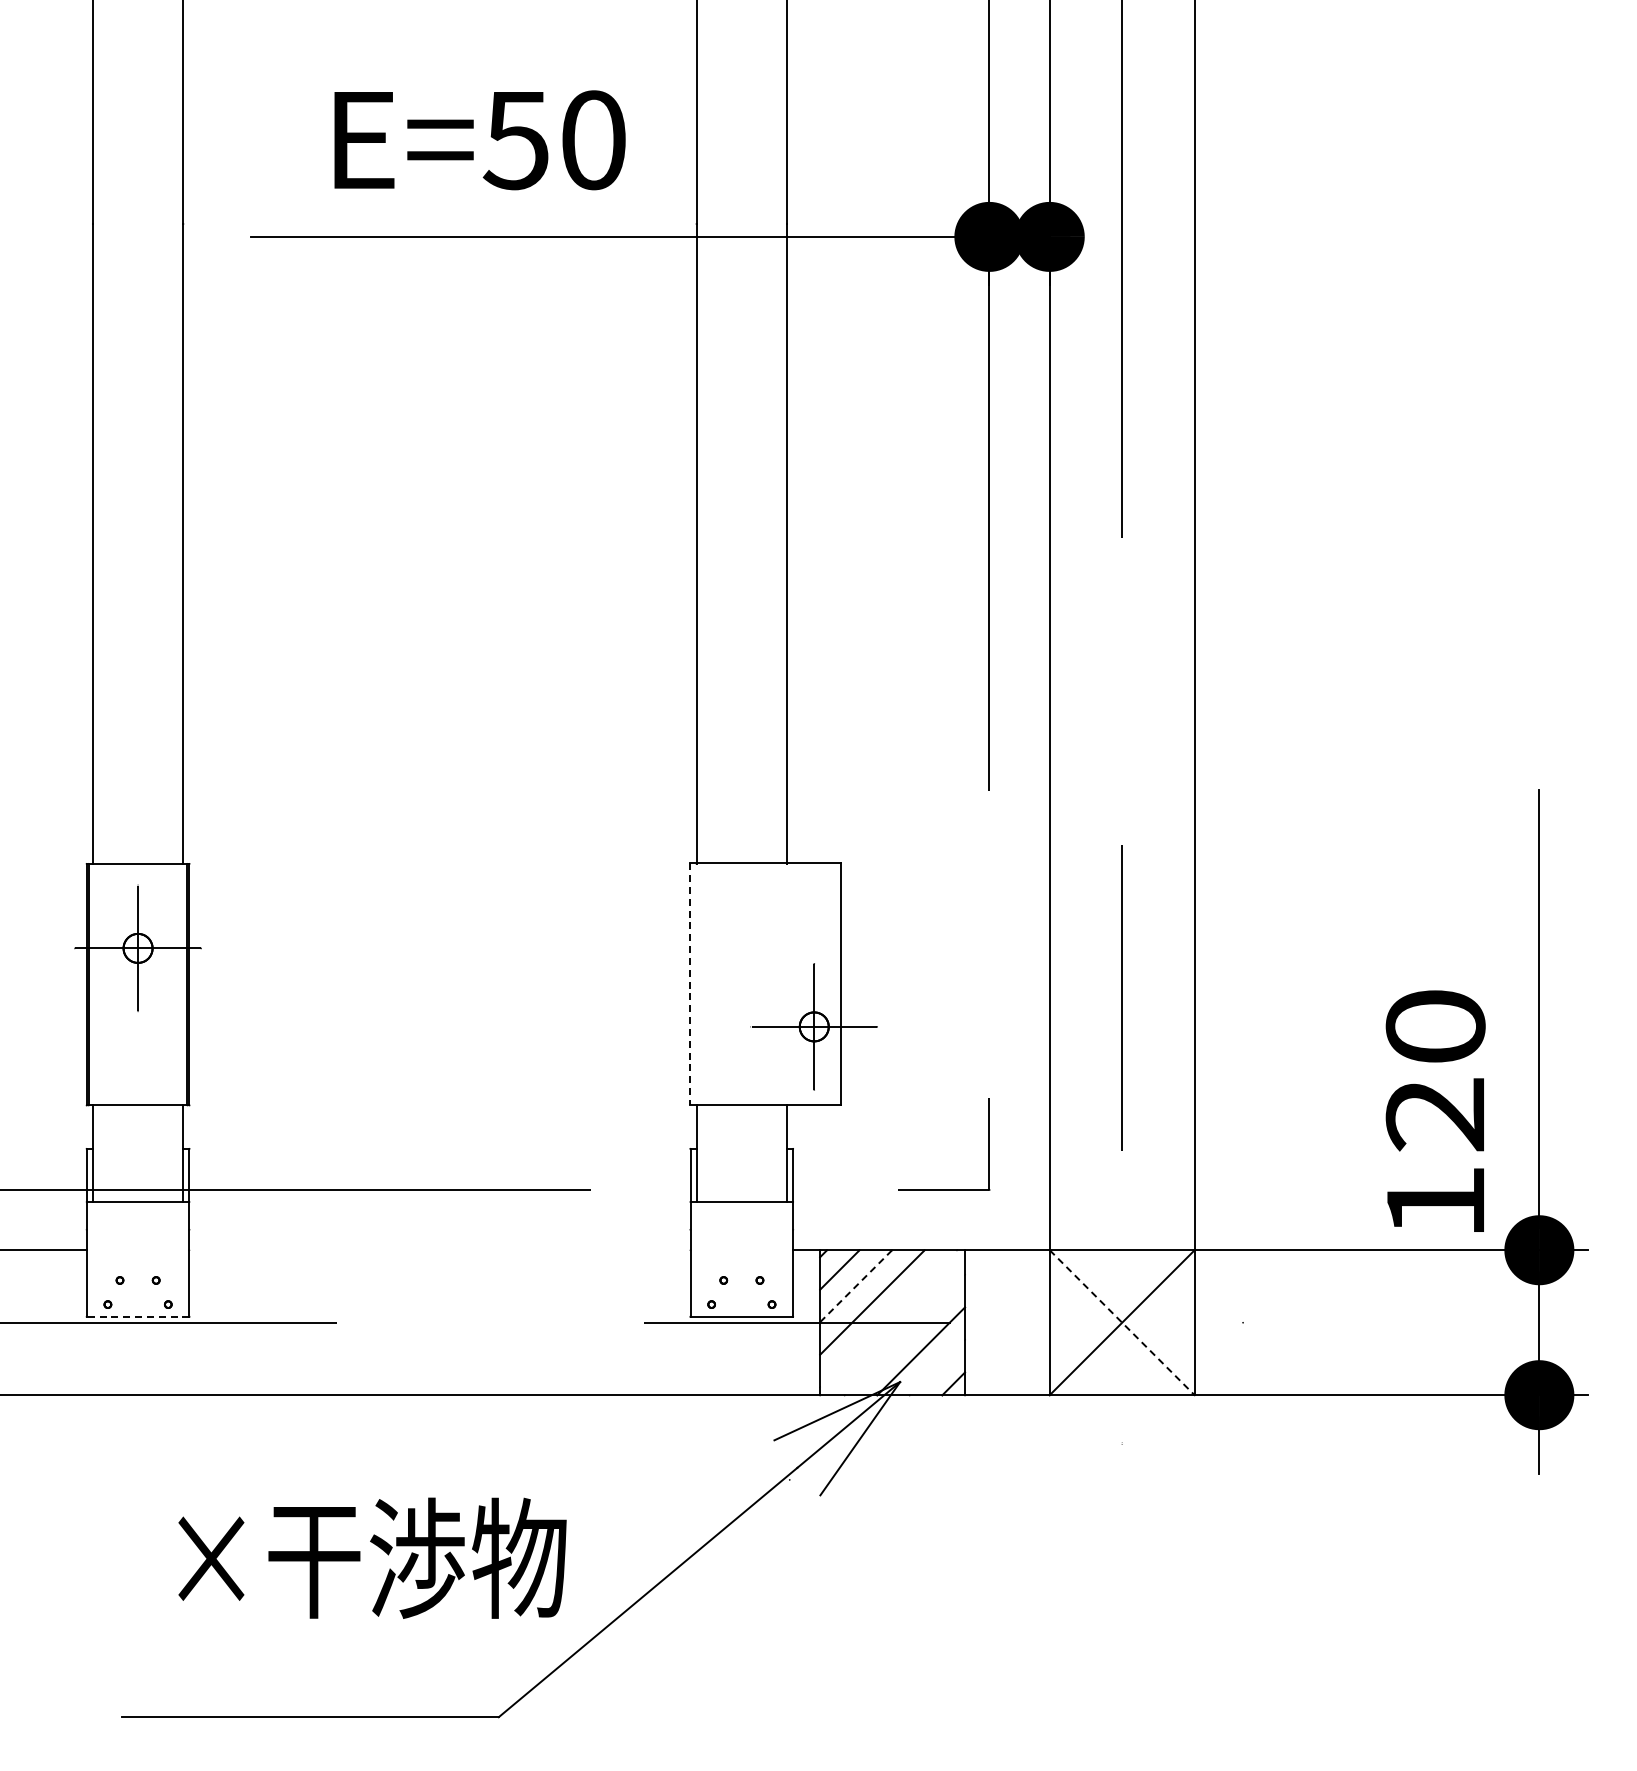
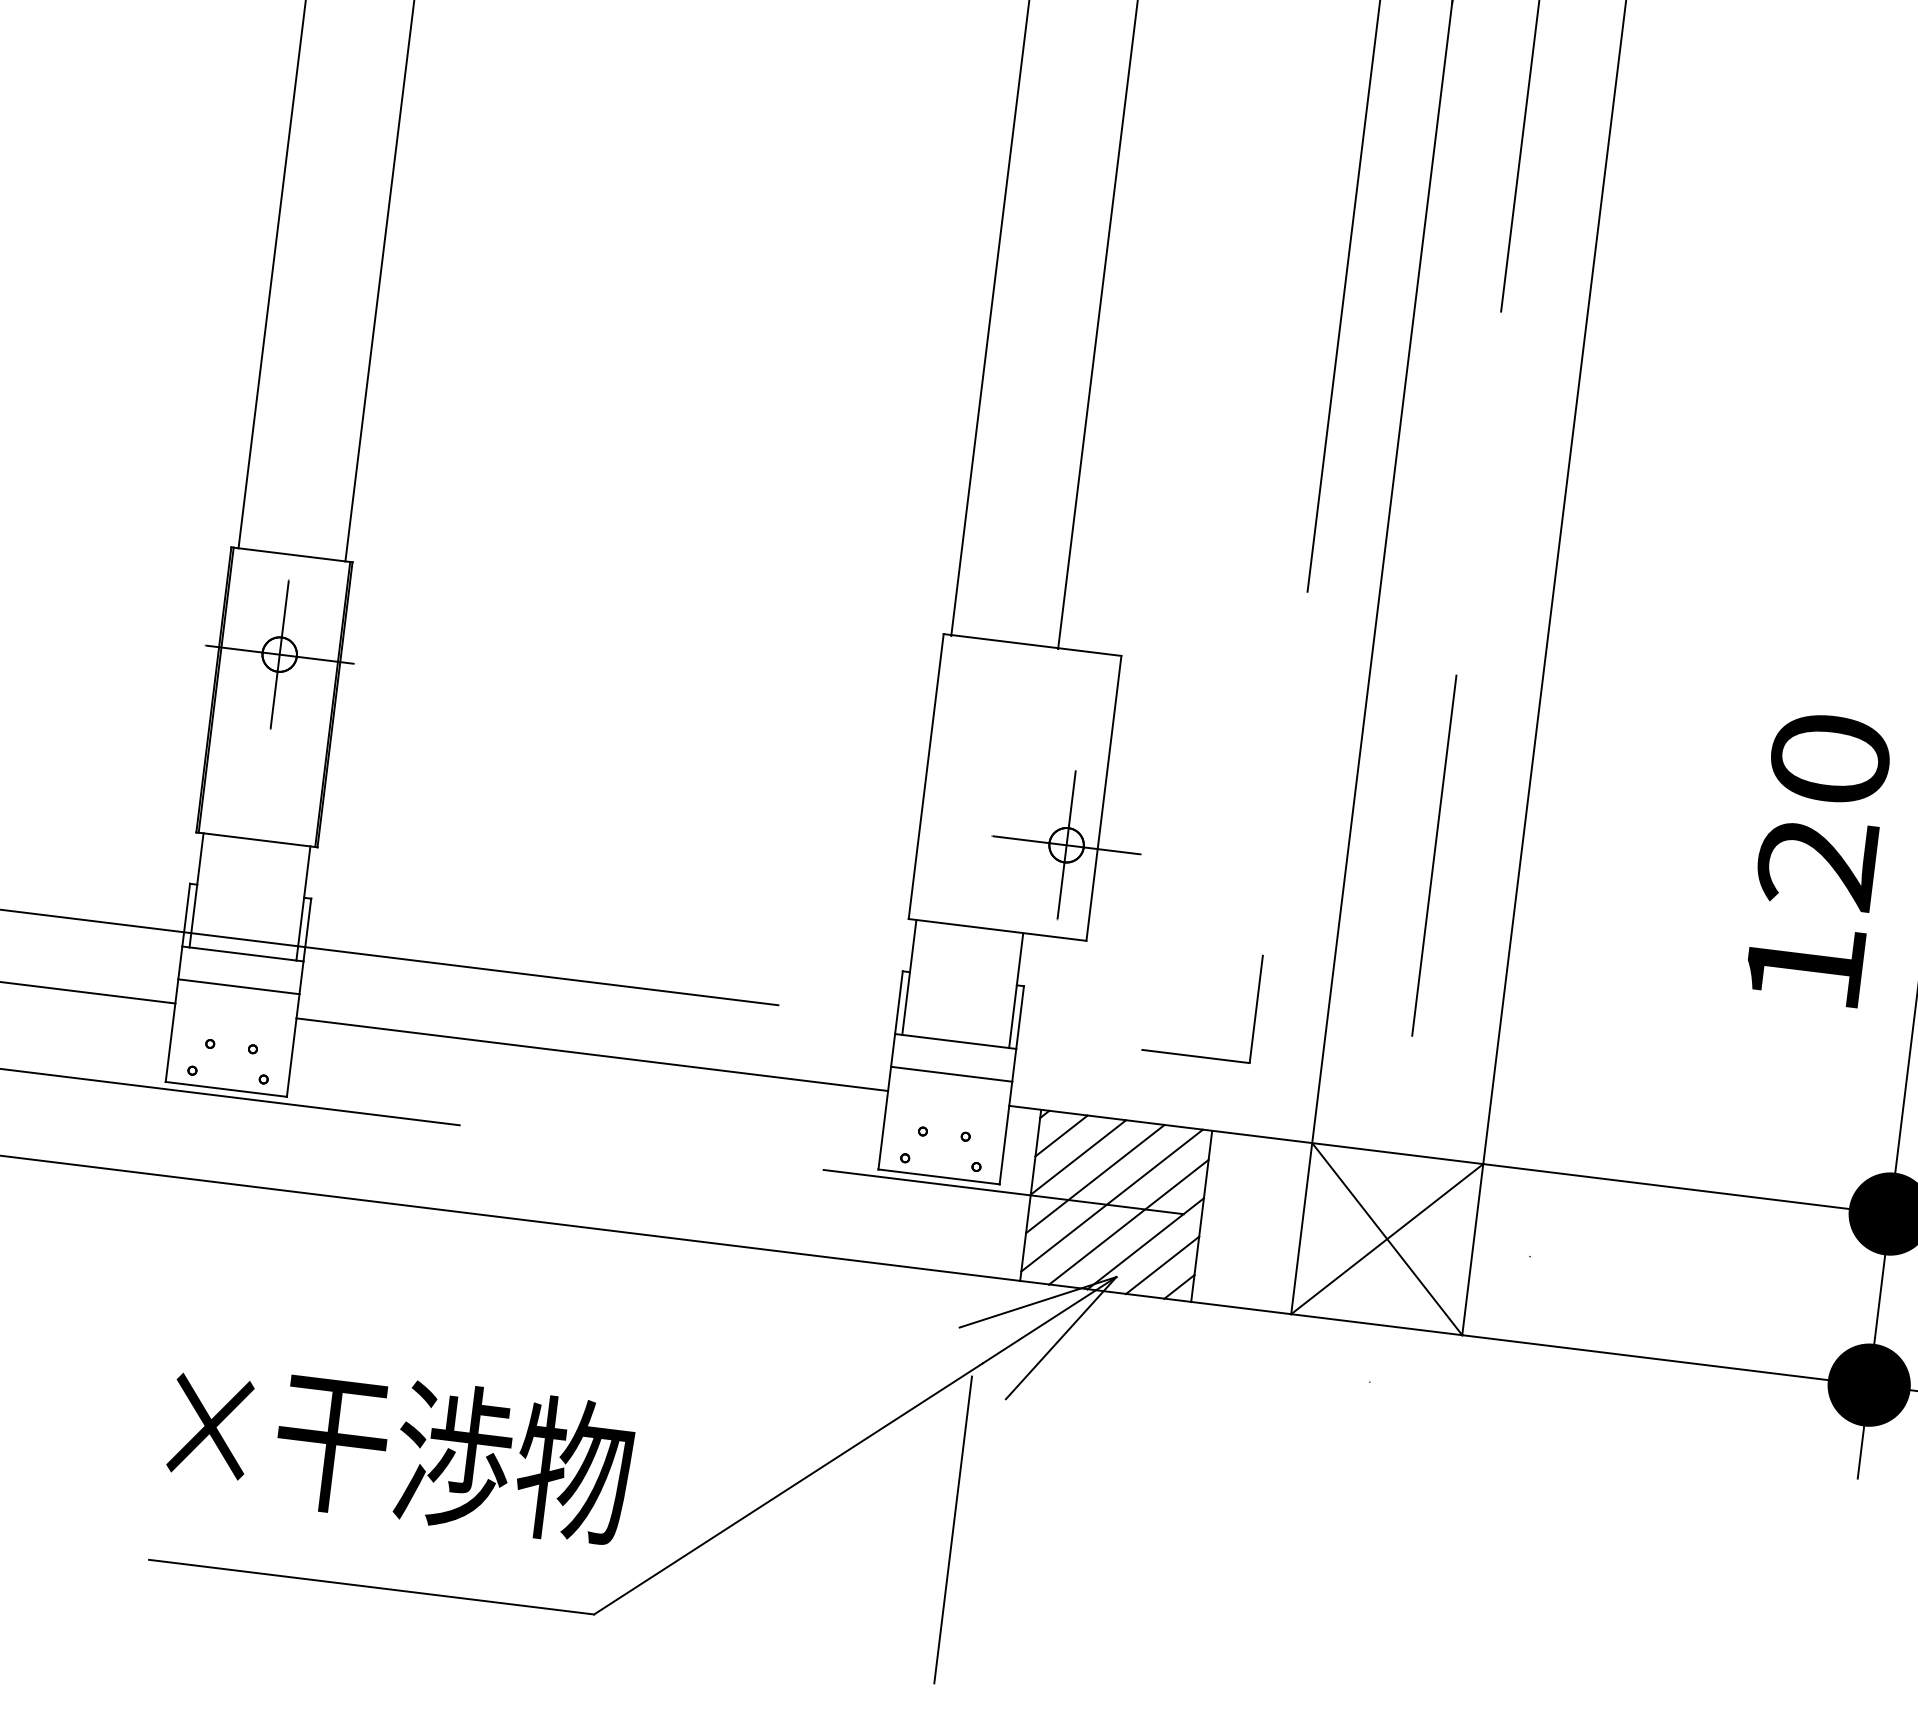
line: (690, 983) -> (926, 776), dashed -> solid
text: (1435, 1110) -> (1817, 857), moved
line: (137, 1229) -> (238, 986), added
line: (741, 1229) -> (951, 1073), added
line: (439, 1250) -> (591, 1054), added
line: (856, 1286) -> (1078, 1157), dashed -> solid
line: (137, 1316) -> (225, 1089), dashed -> solid
line: (888, 1318) -> (1111, 1200), added
line: (1122, 1323) -> (1387, 1240), dashed -> solid
line: (904, 1334) -> (1128, 1221), added
line: (937, 1367) -> (1162, 1265), added
text: (372, 1557) -> (400, 1448), moved
line: (789, 1609) -> (952, 1529), added

